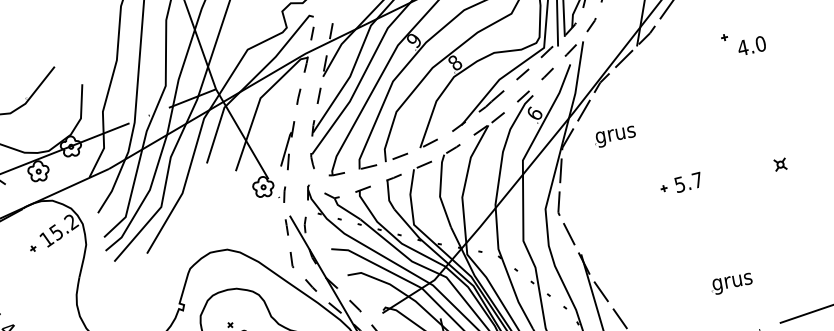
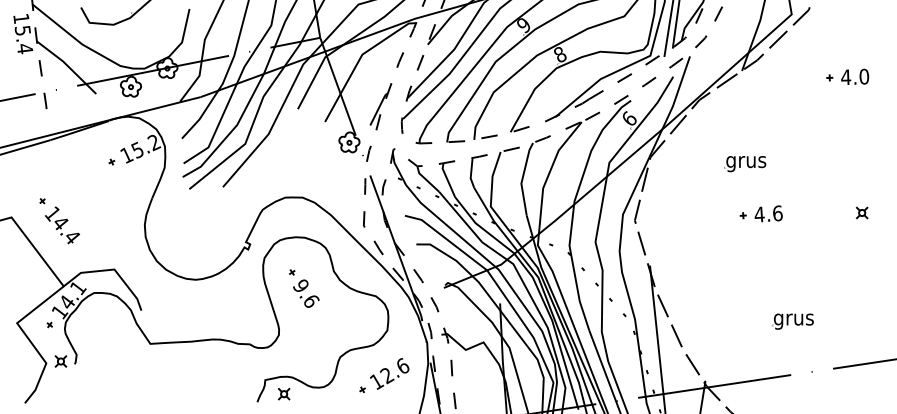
text: (752, 45) -> (855, 76), moved
part: (615, 137) -> (745, 164), moved
text: (688, 181) -> (768, 213), 5.7 -> 4.6

